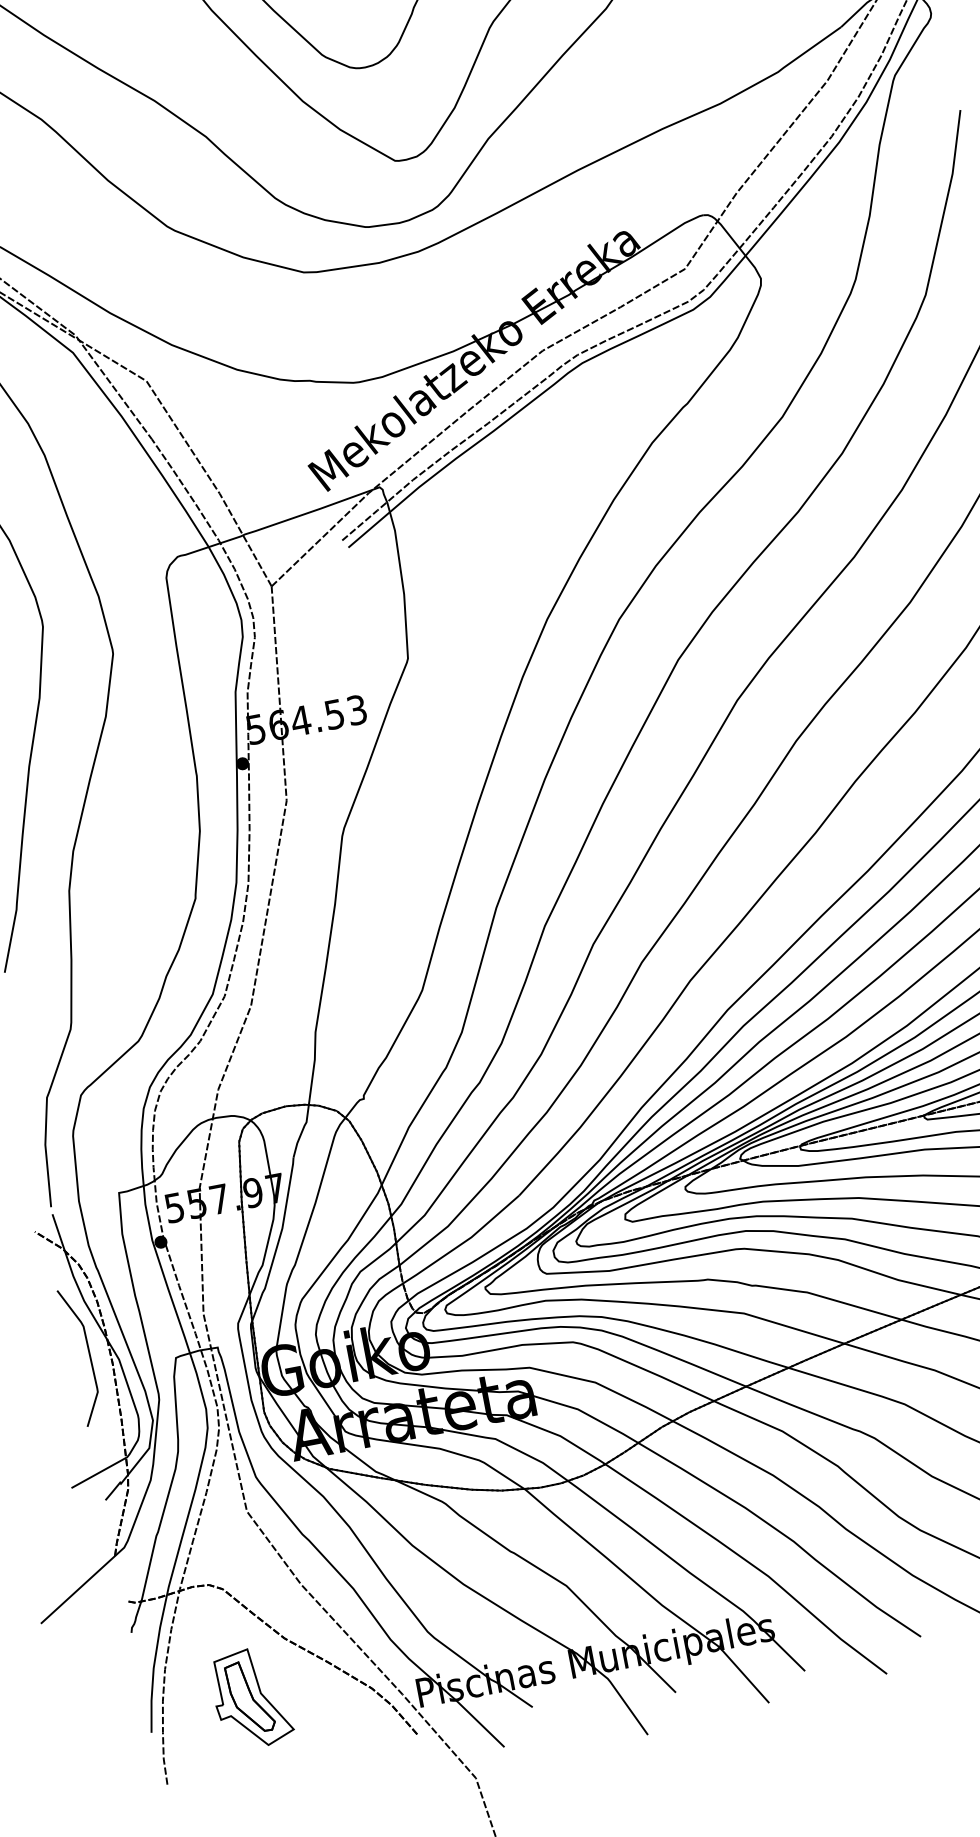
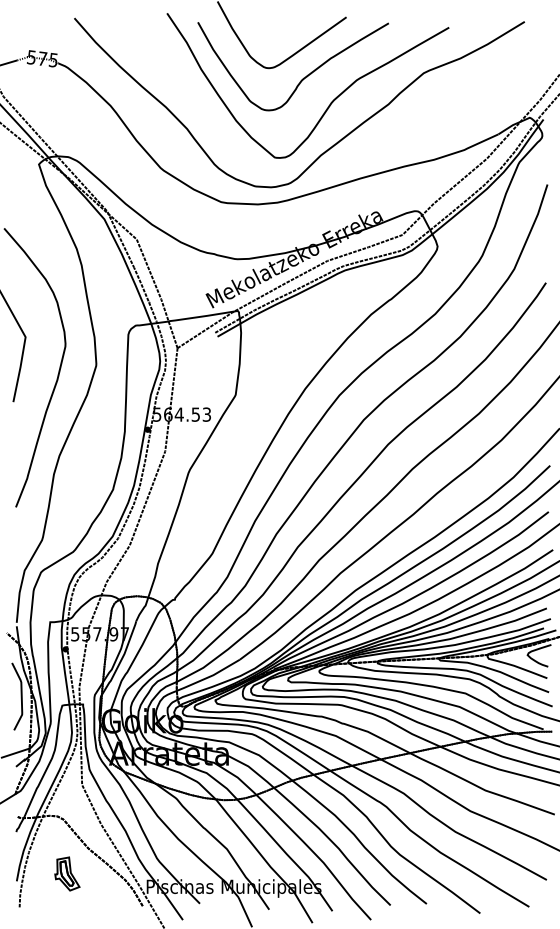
part: (251, 1697) -> (67, 873), size x0.7

